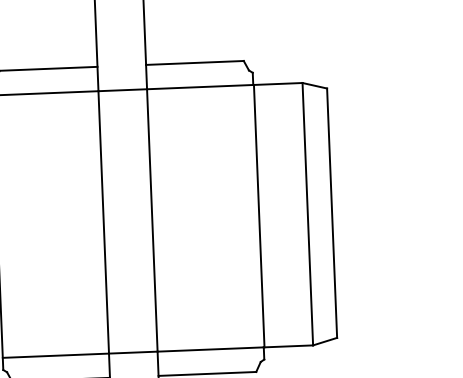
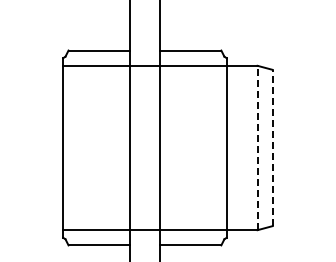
line: (331, 212) -> (272, 147), solid -> dashed
line: (307, 213) -> (257, 147), solid -> dashed

